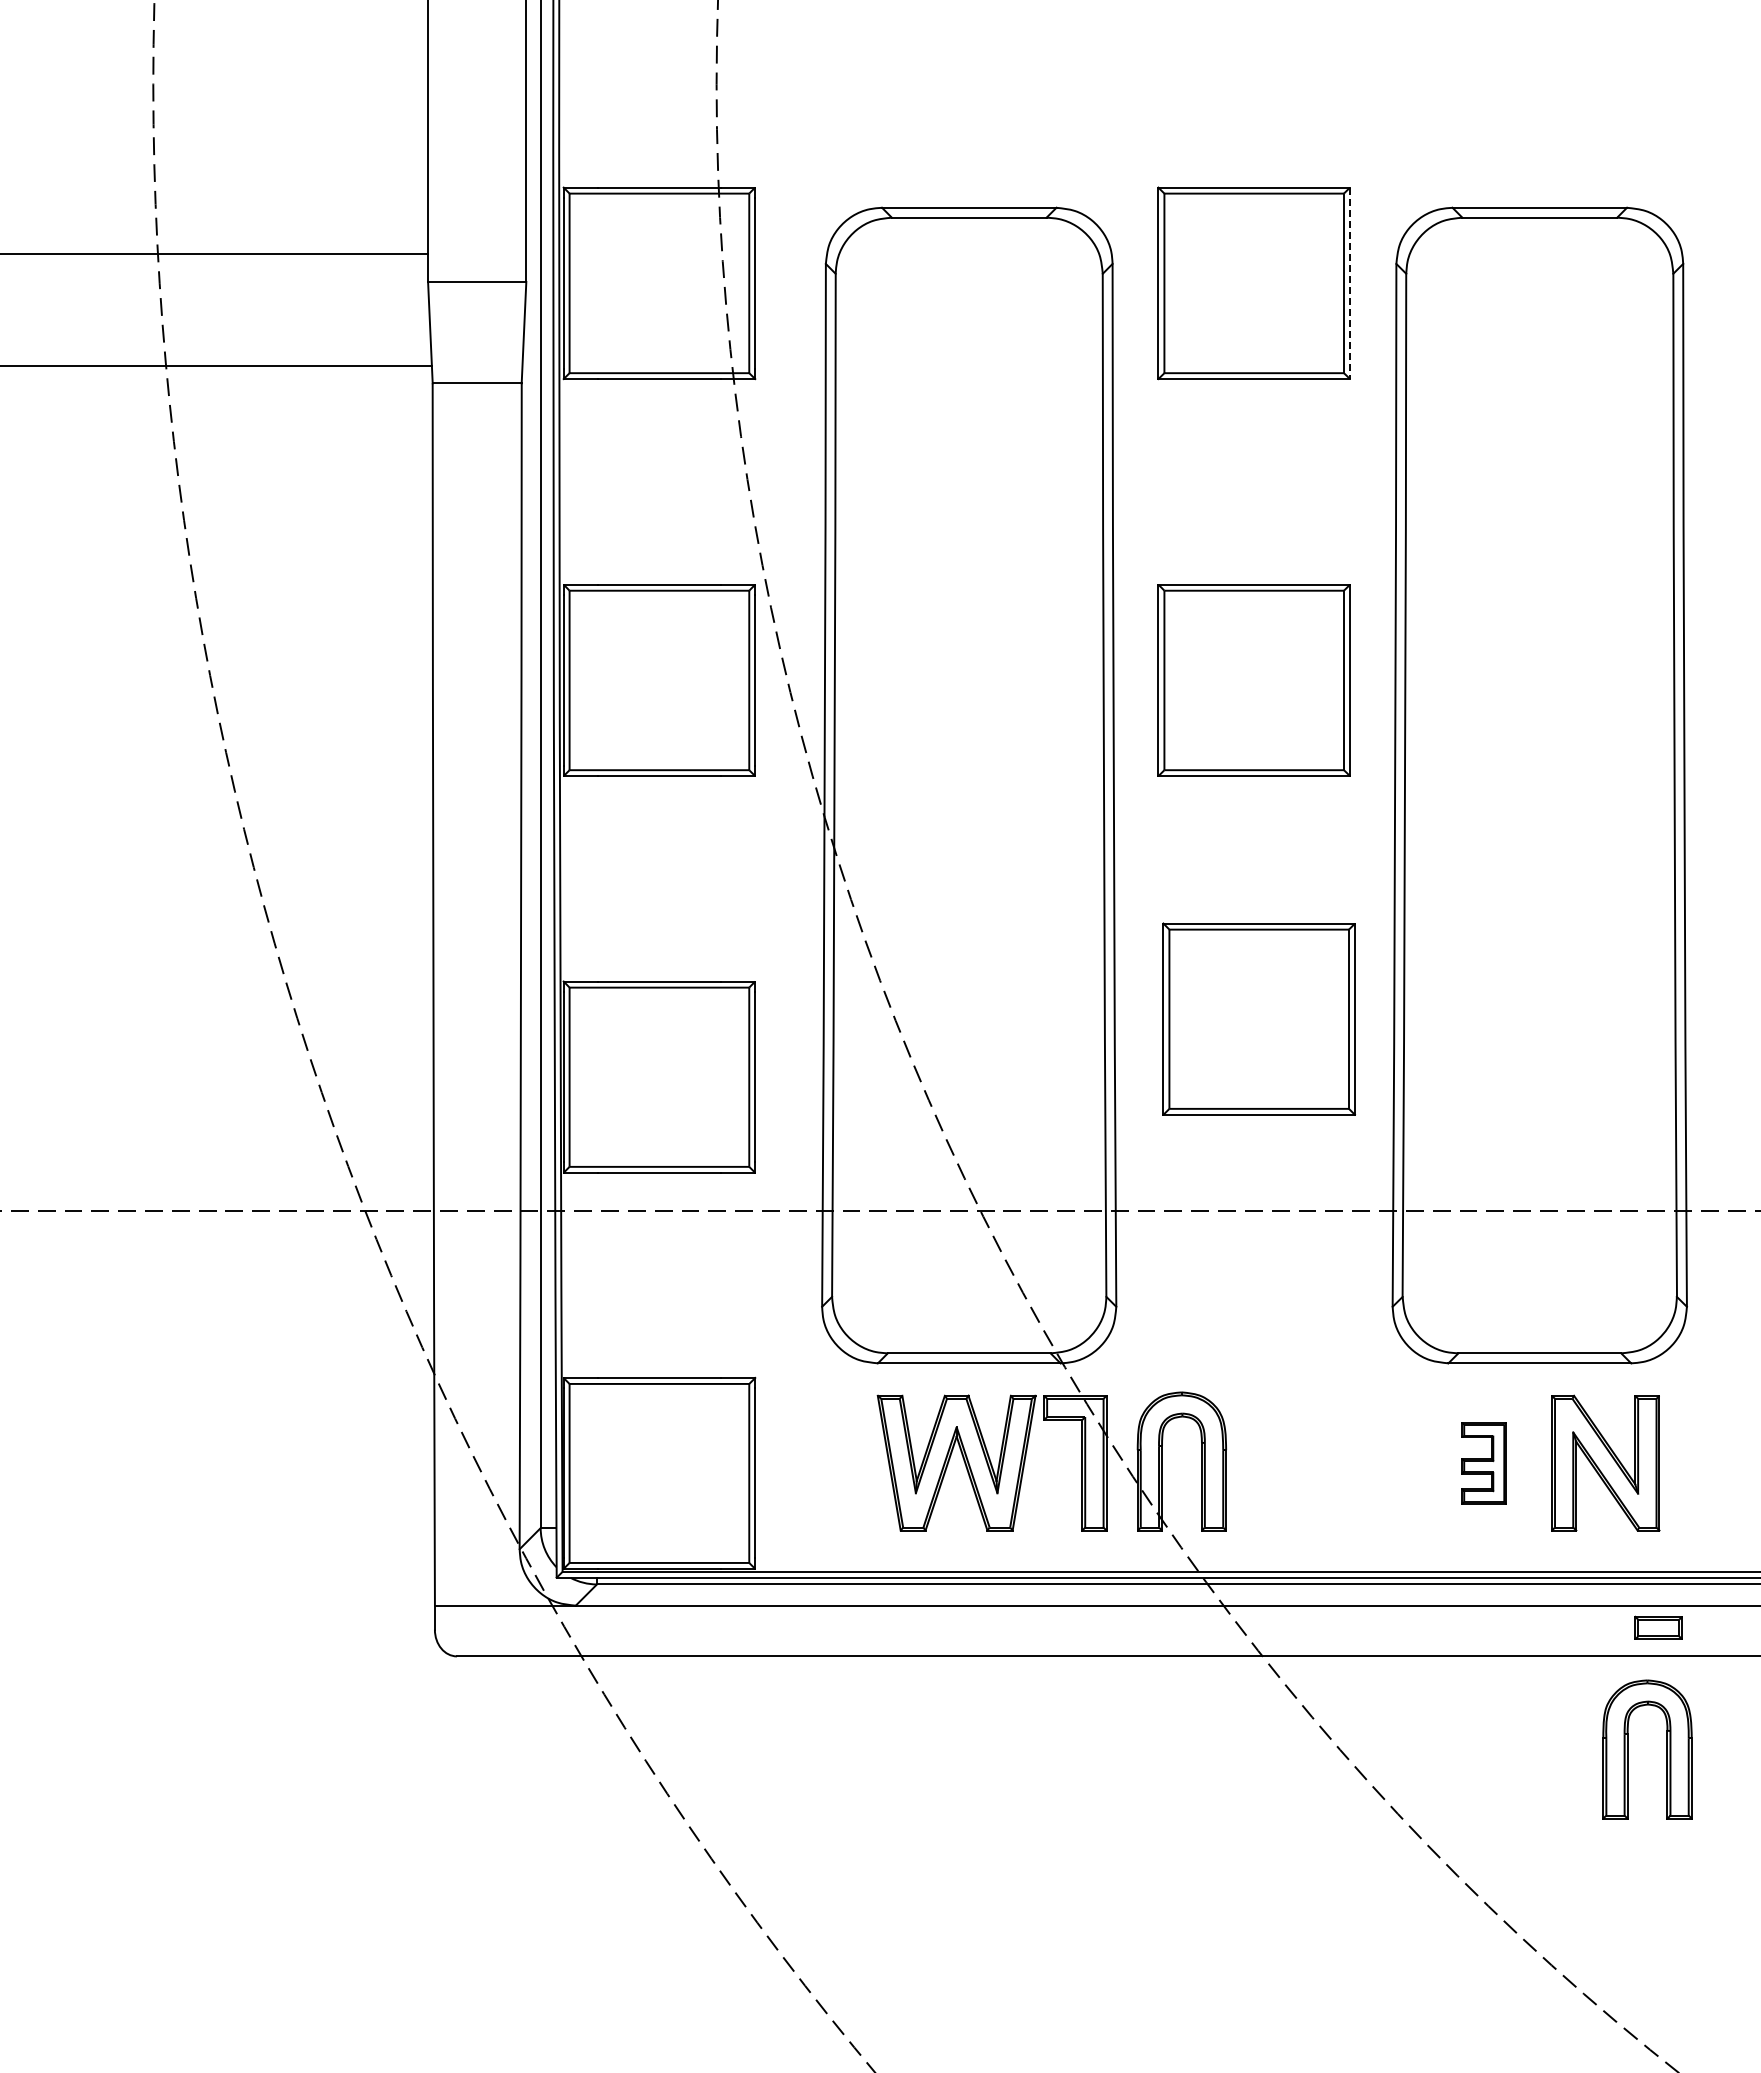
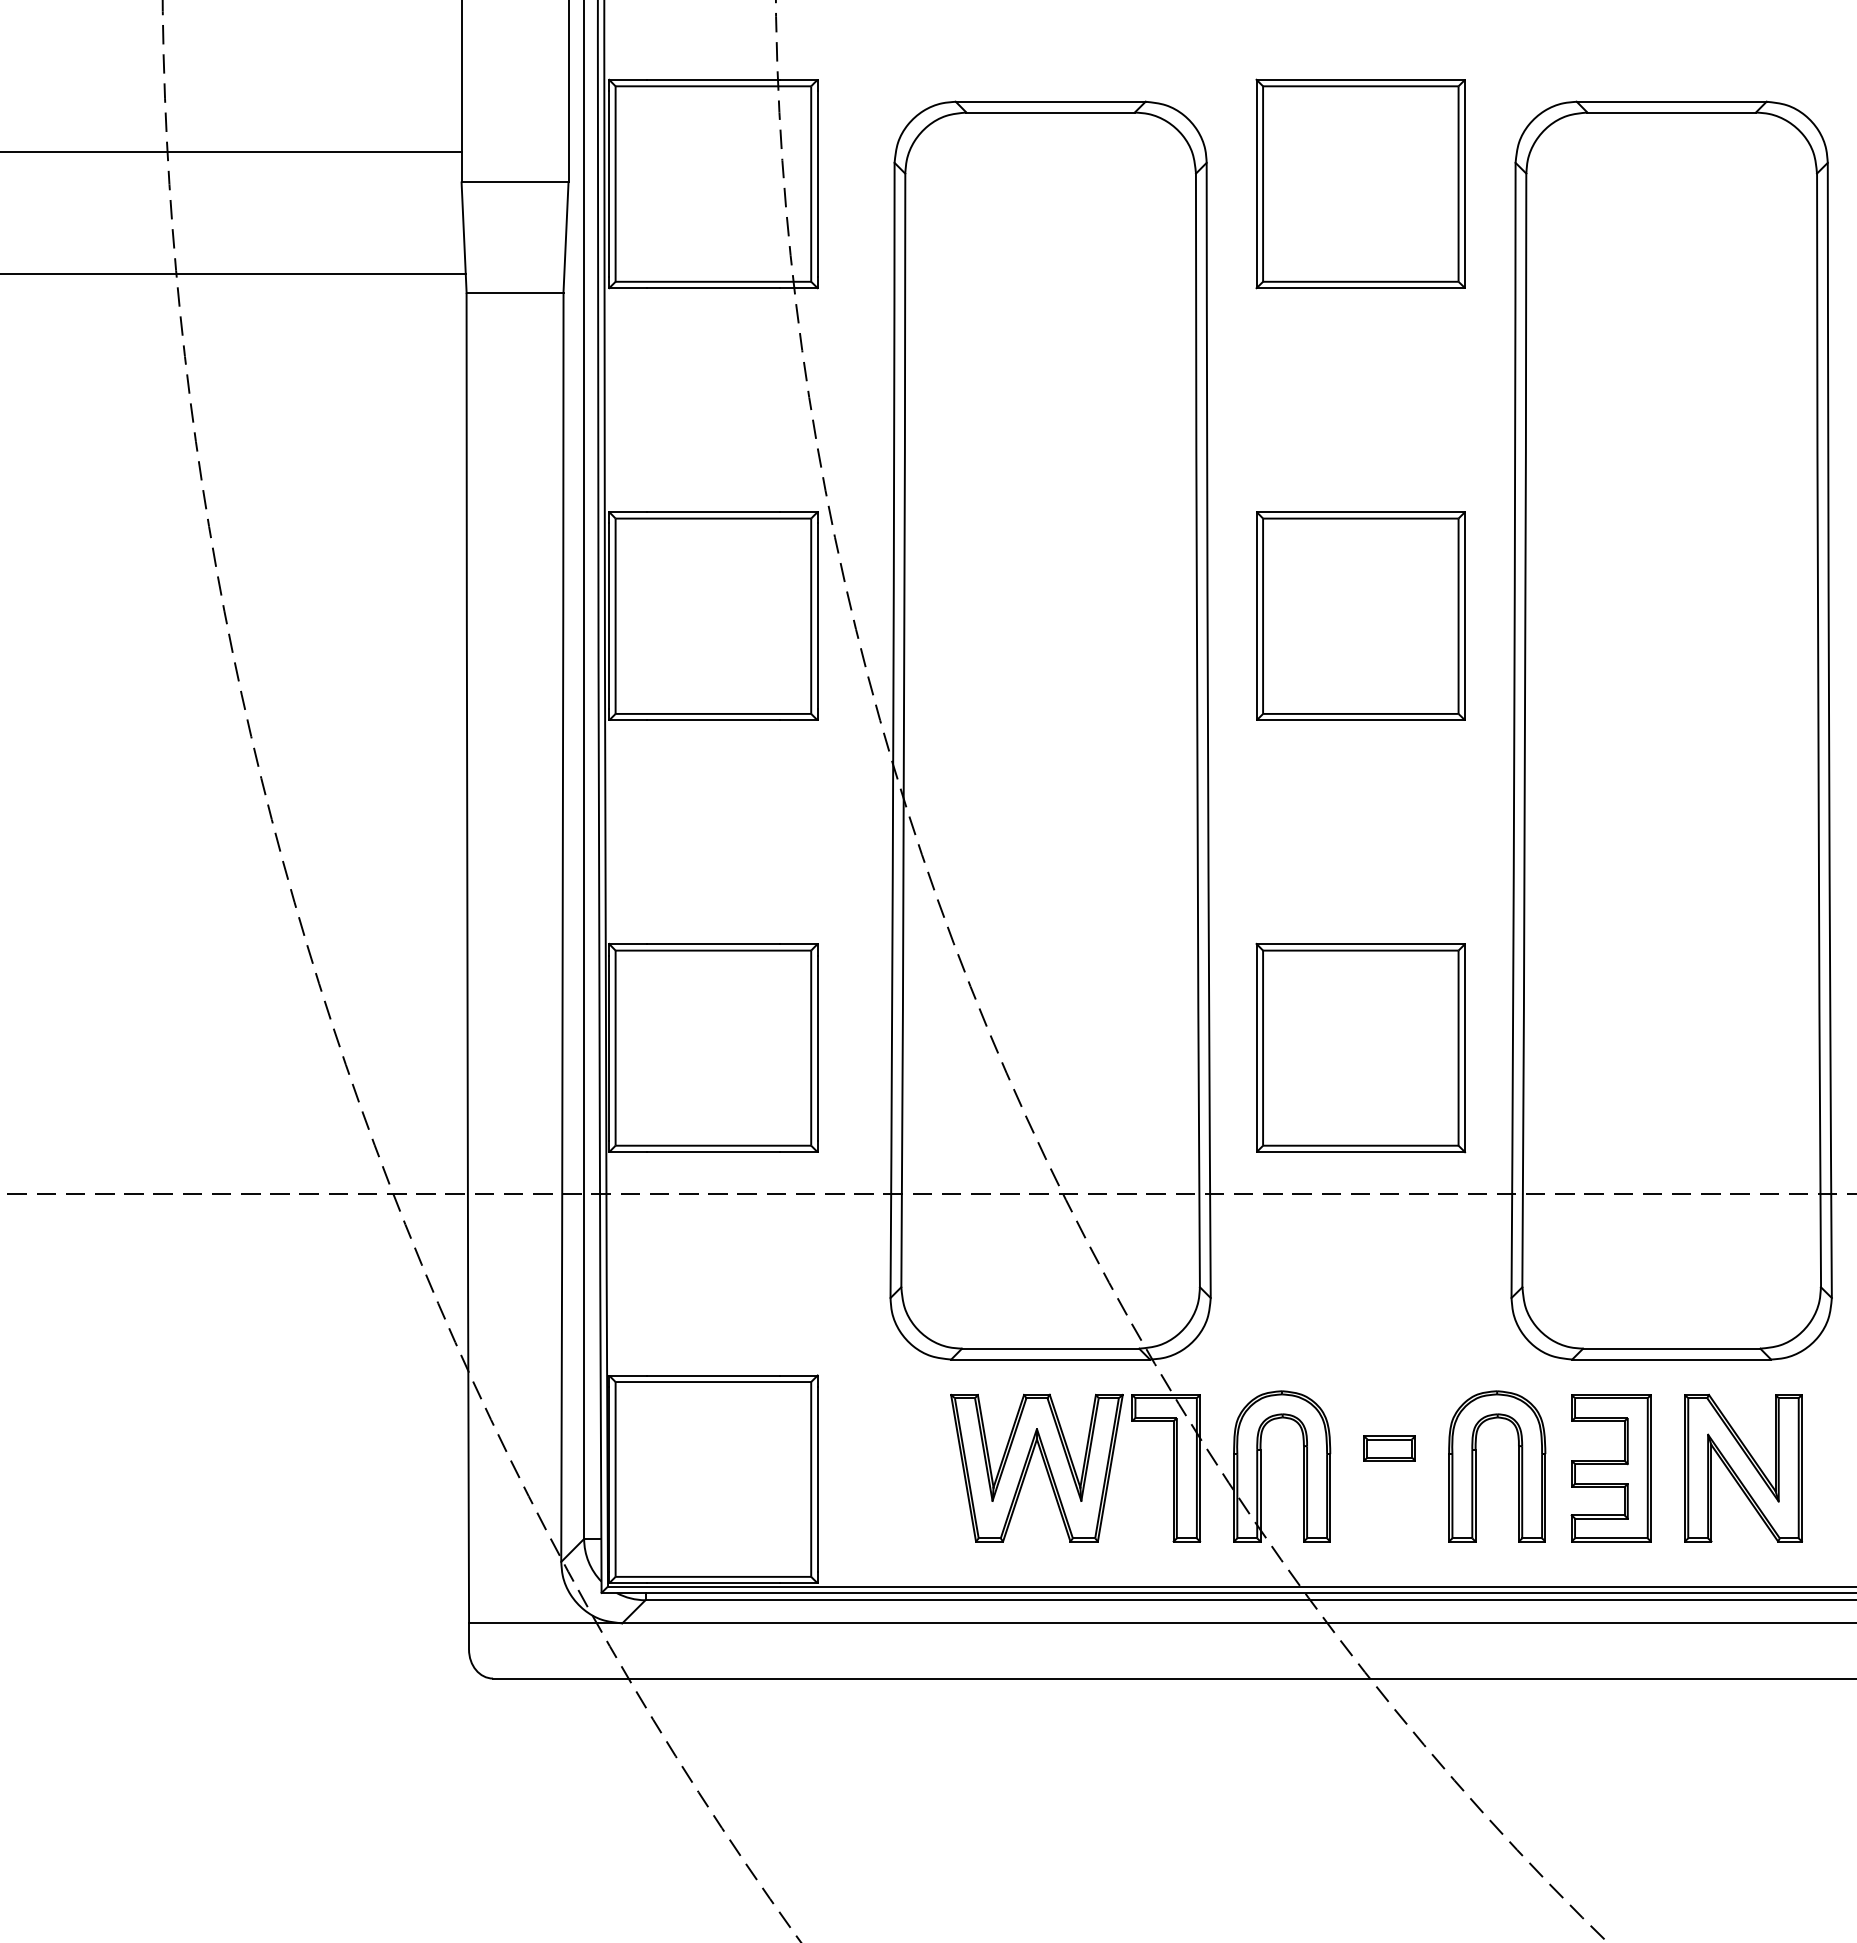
line: (1349, 283) -> (1464, 184), dashed -> solid
part: (1258, 1018) -> (1360, 1047), moved
part: (1483, 1463) -> (1610, 1468), size x1.67
part: (1658, 1627) -> (1389, 1447), moved
part: (1628, 1749) -> (1476, 1466), moved

